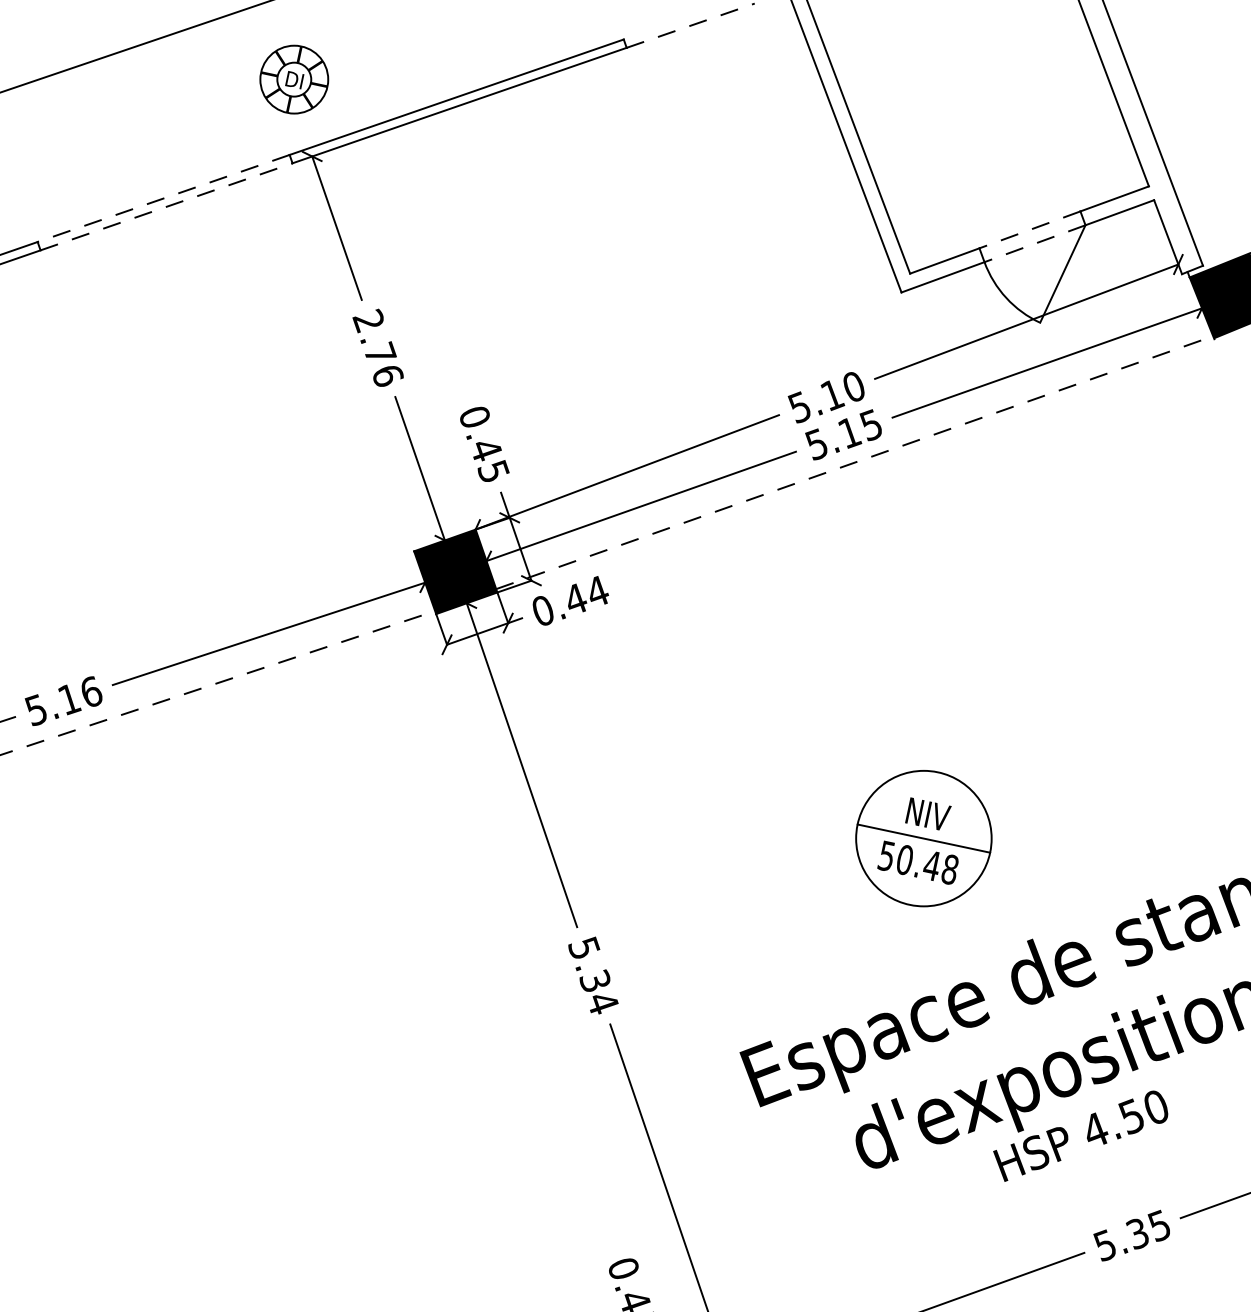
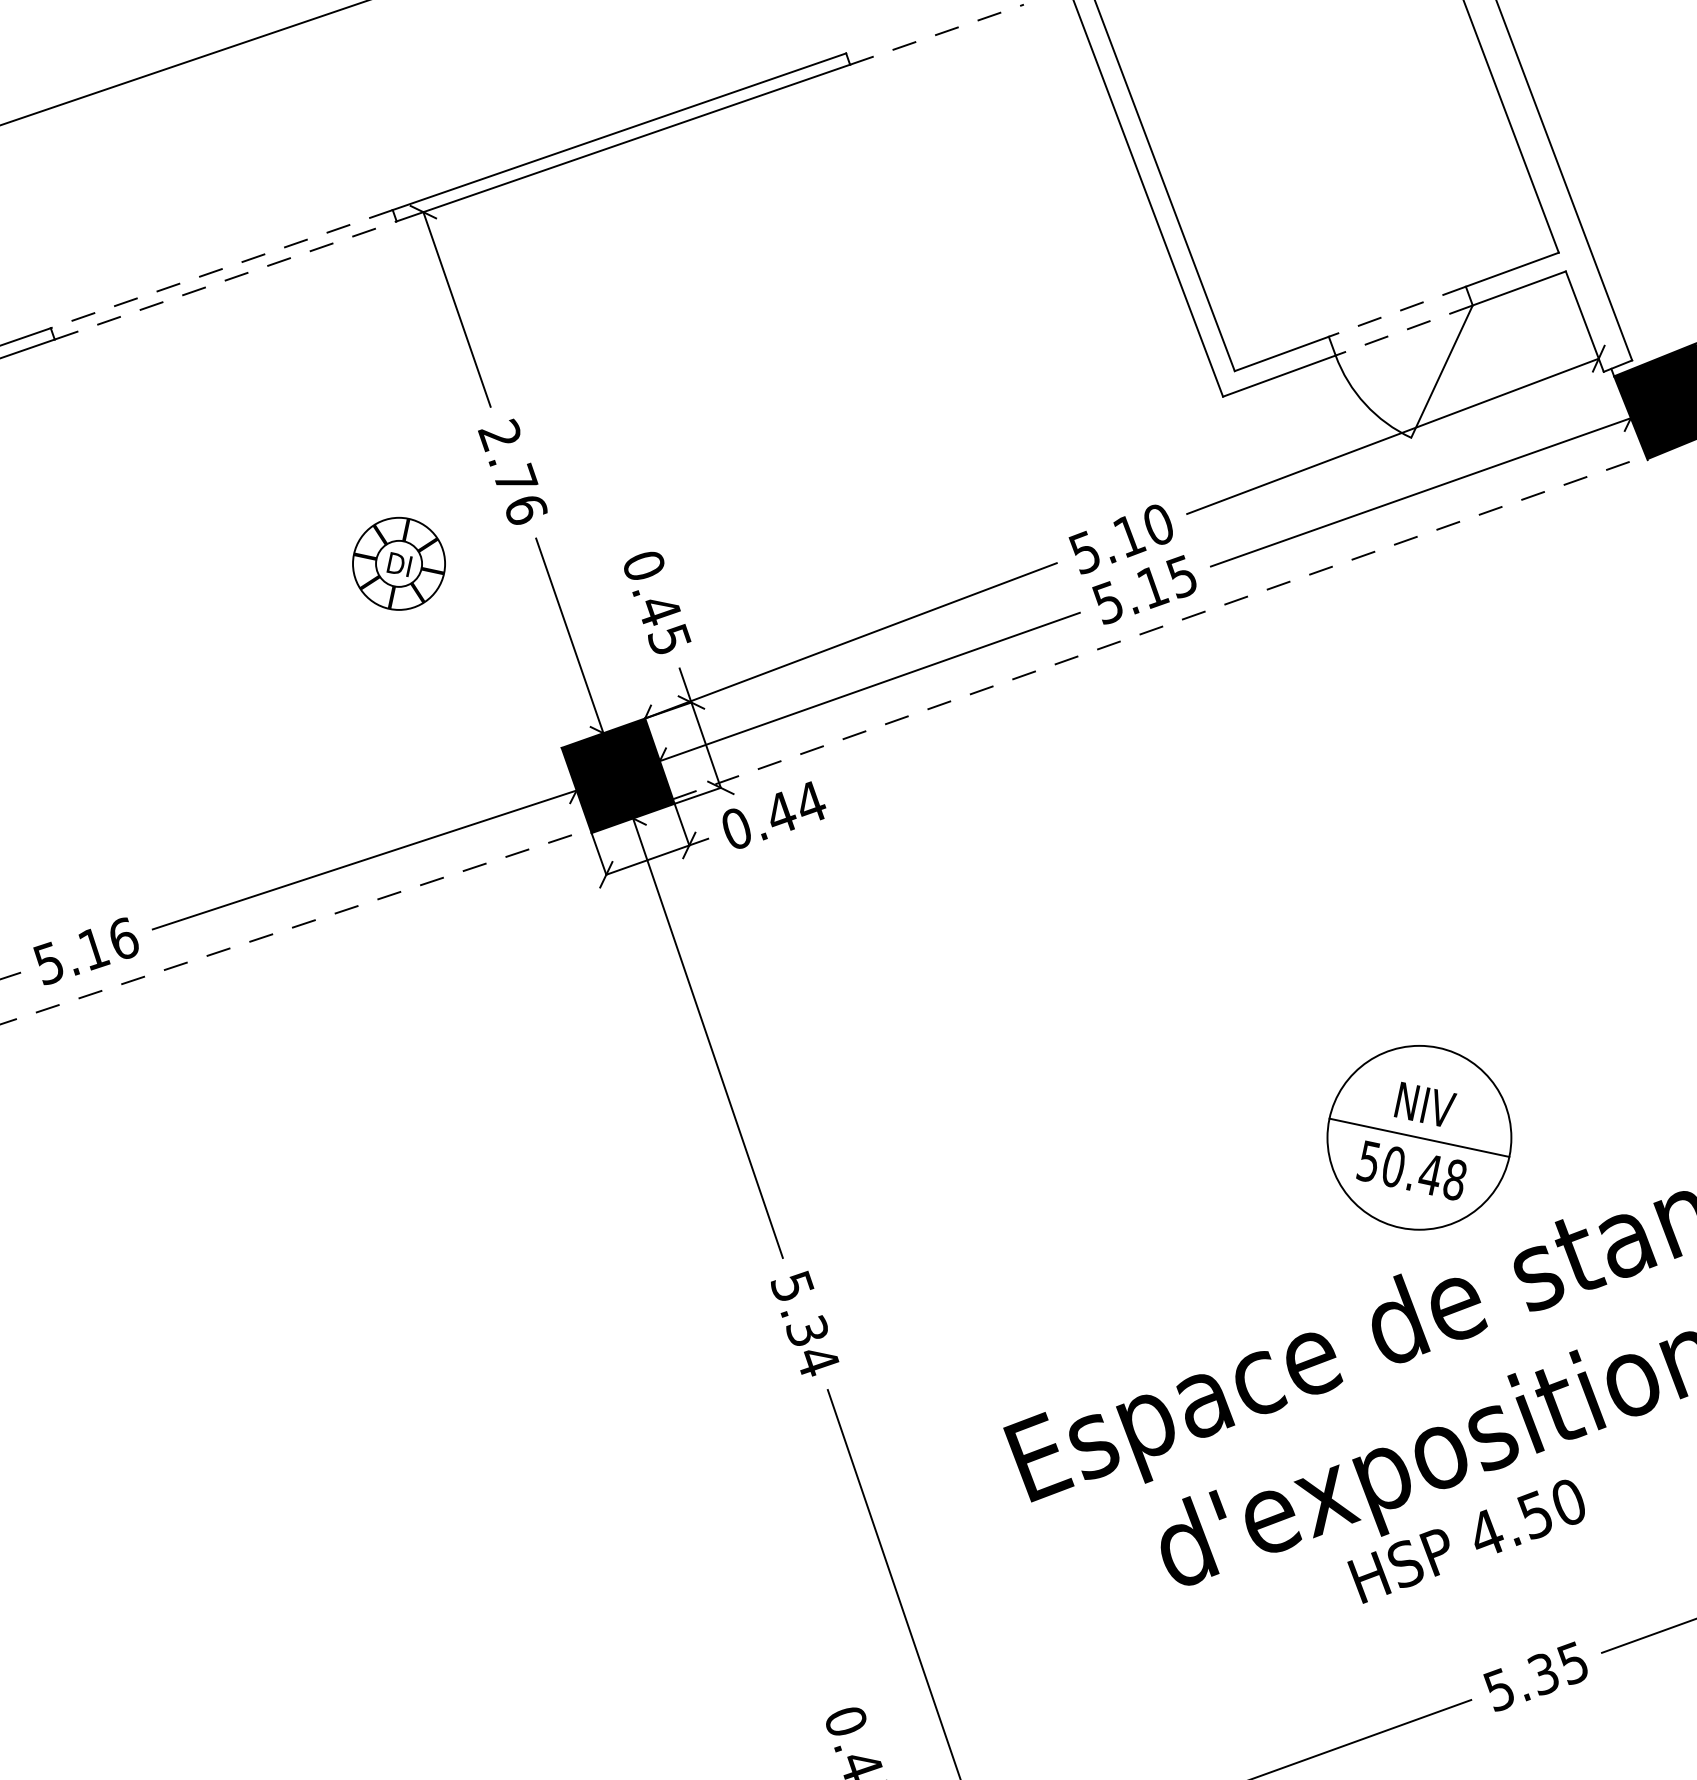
part: (293, 79) -> (398, 563), moved
part: (923, 838) -> (1419, 1137), moved

